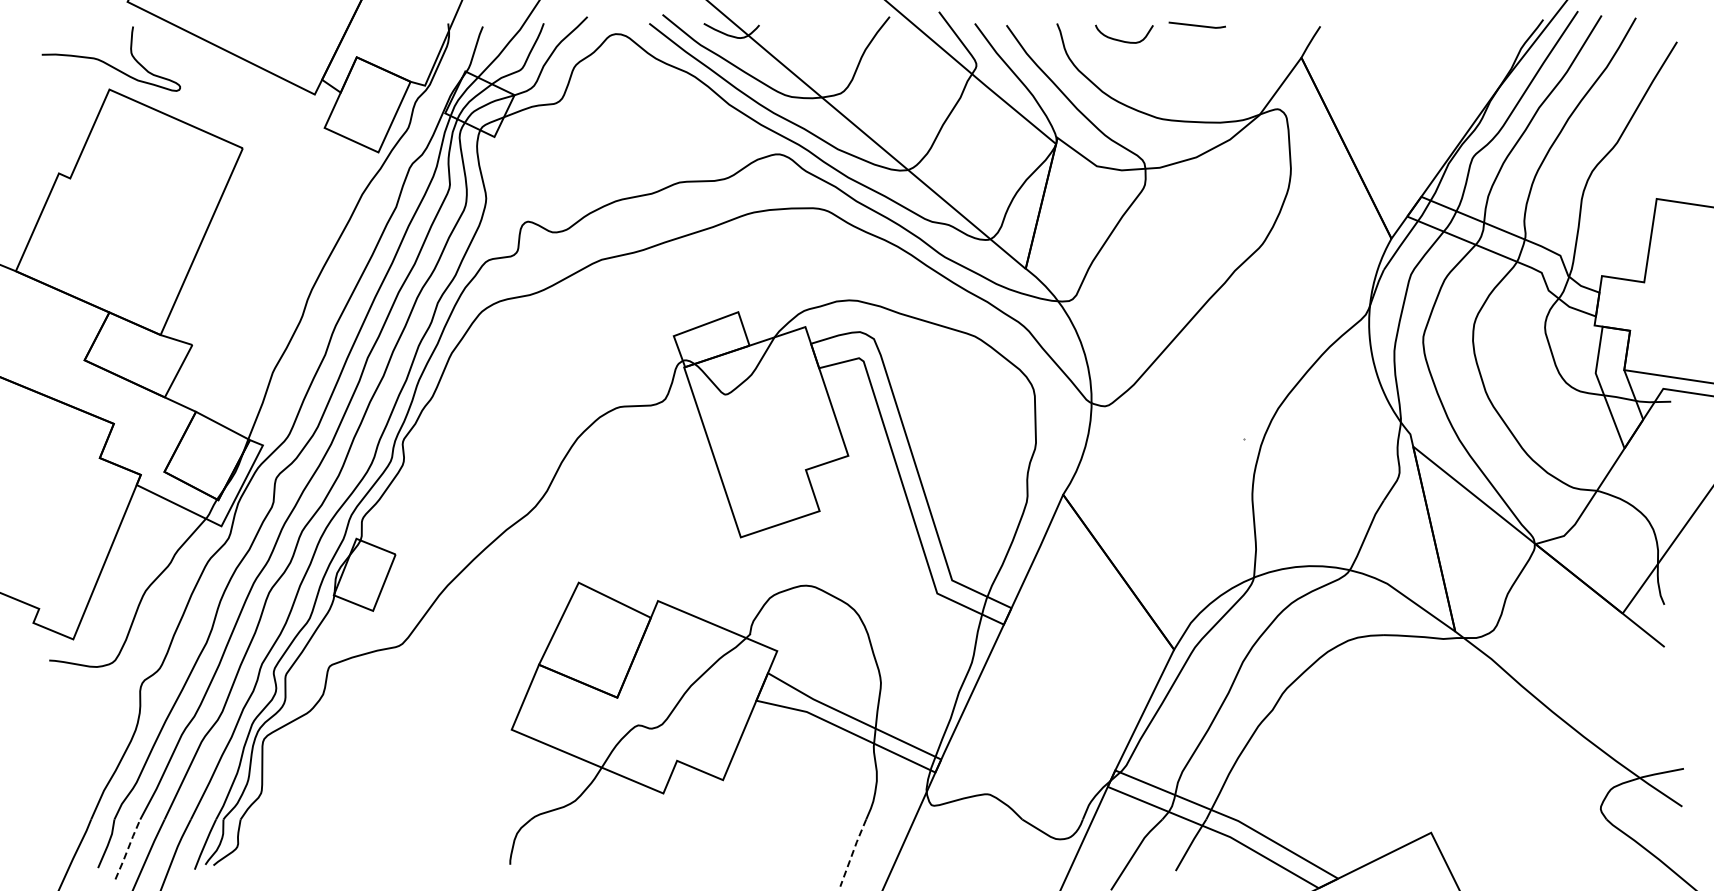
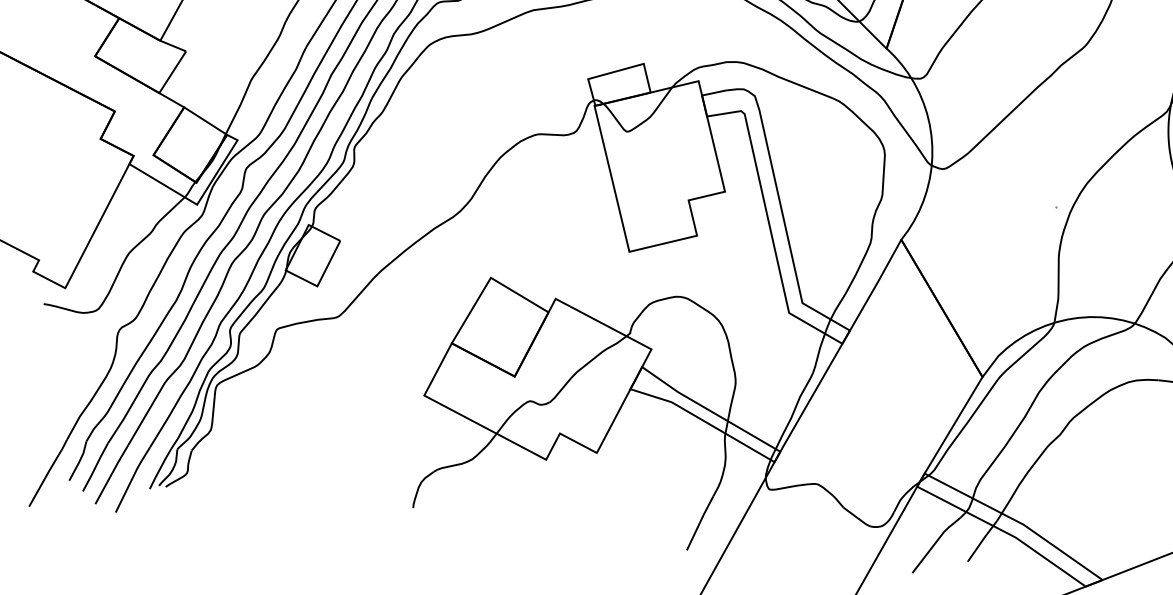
line: (128, 848) -> (96, 466), dashed -> solid
line: (853, 852) -> (700, 522), dashed -> solid

